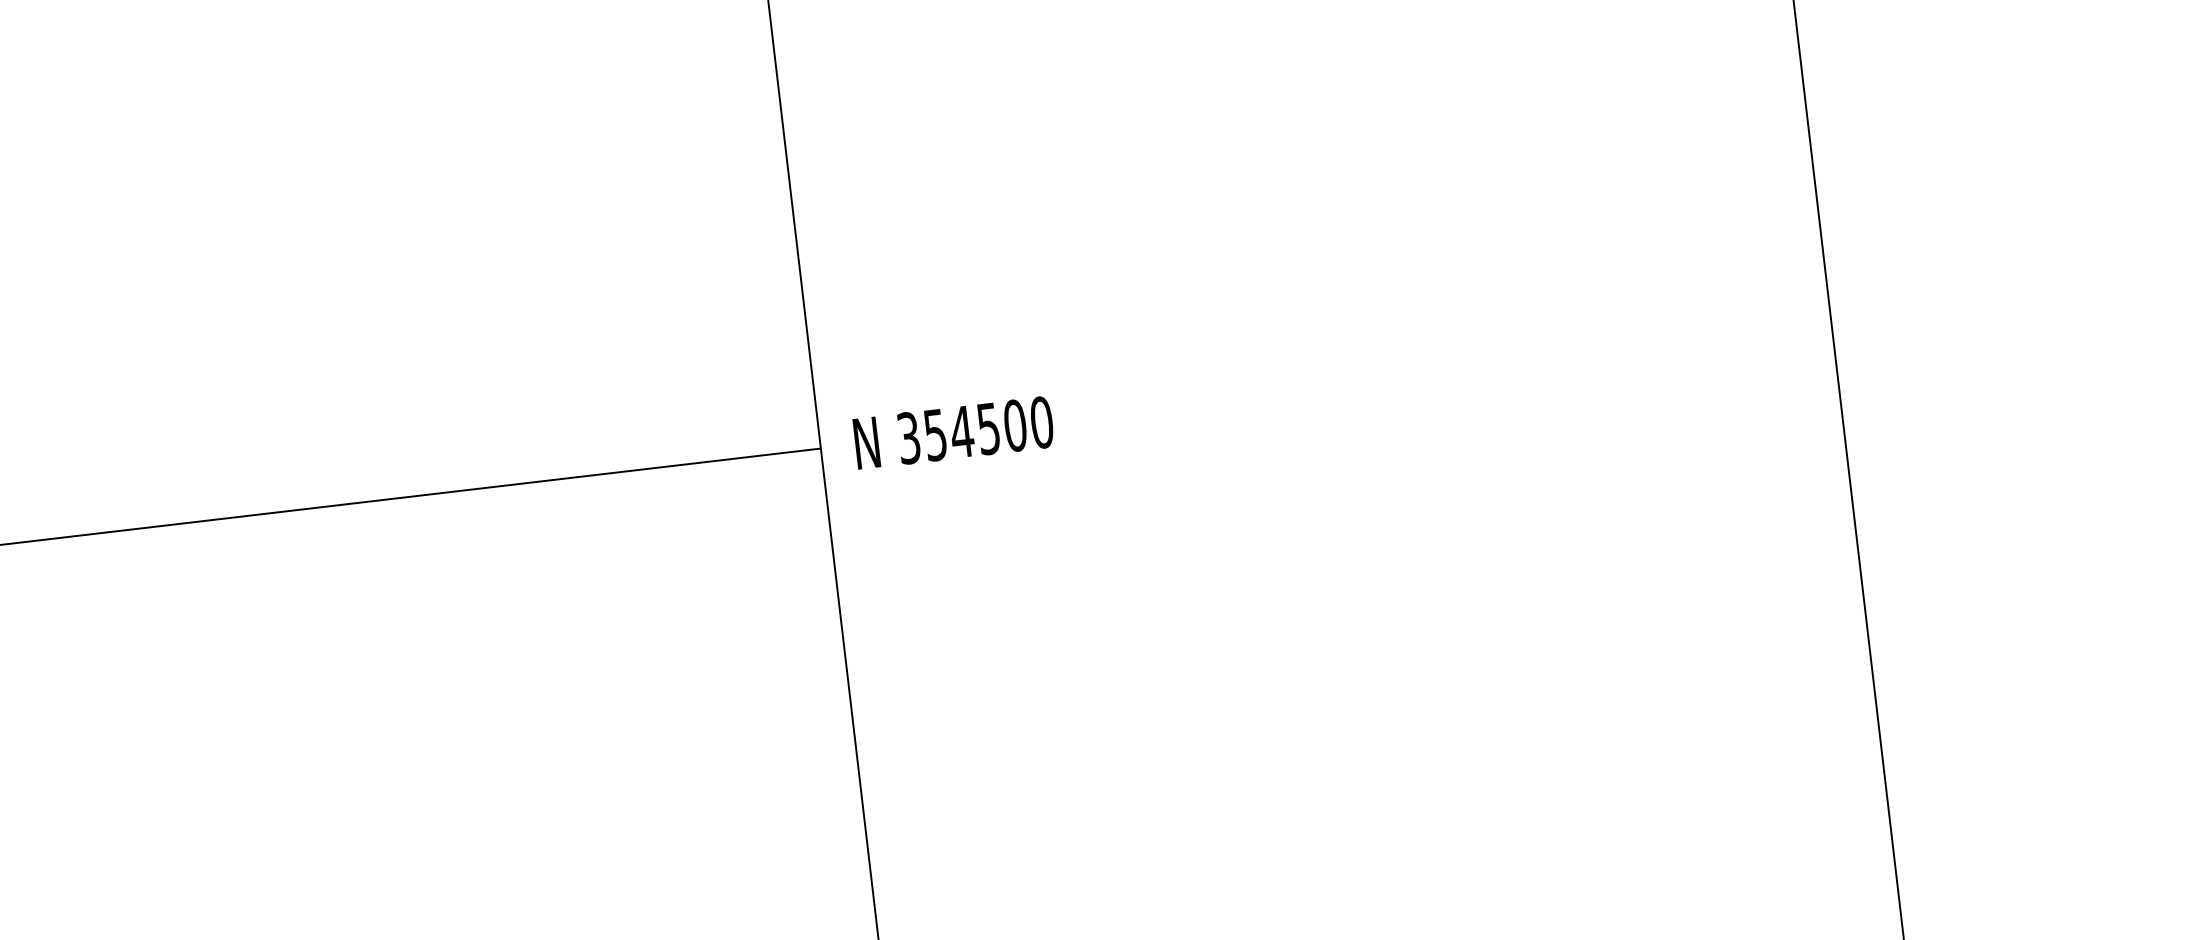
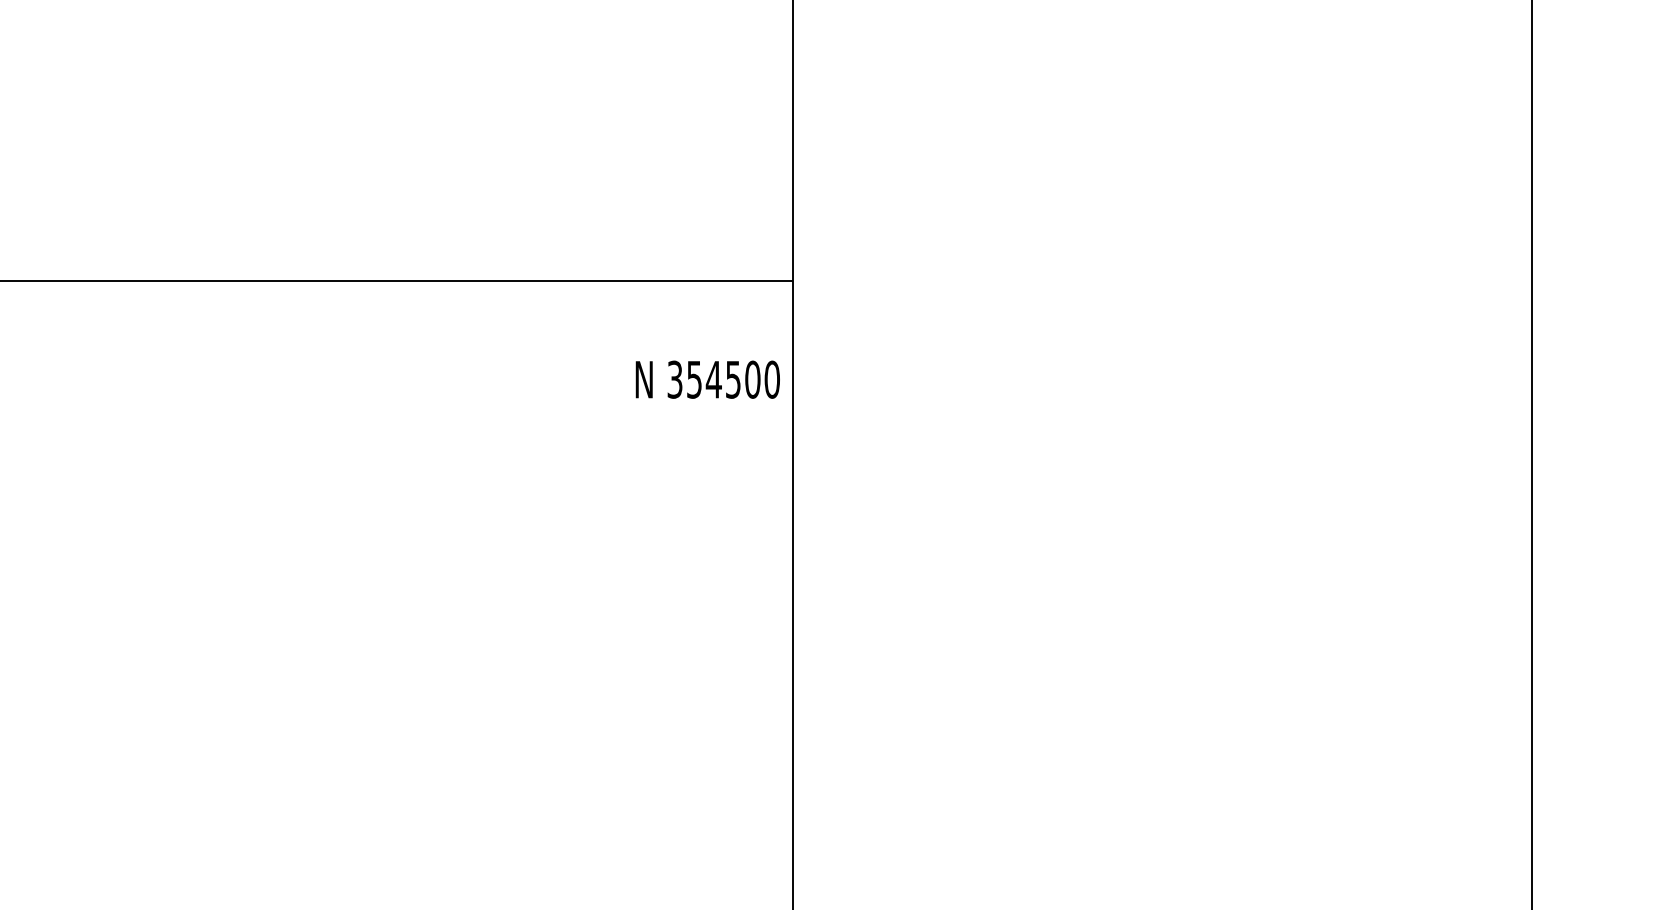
text: (953, 432) -> (707, 379), moved

